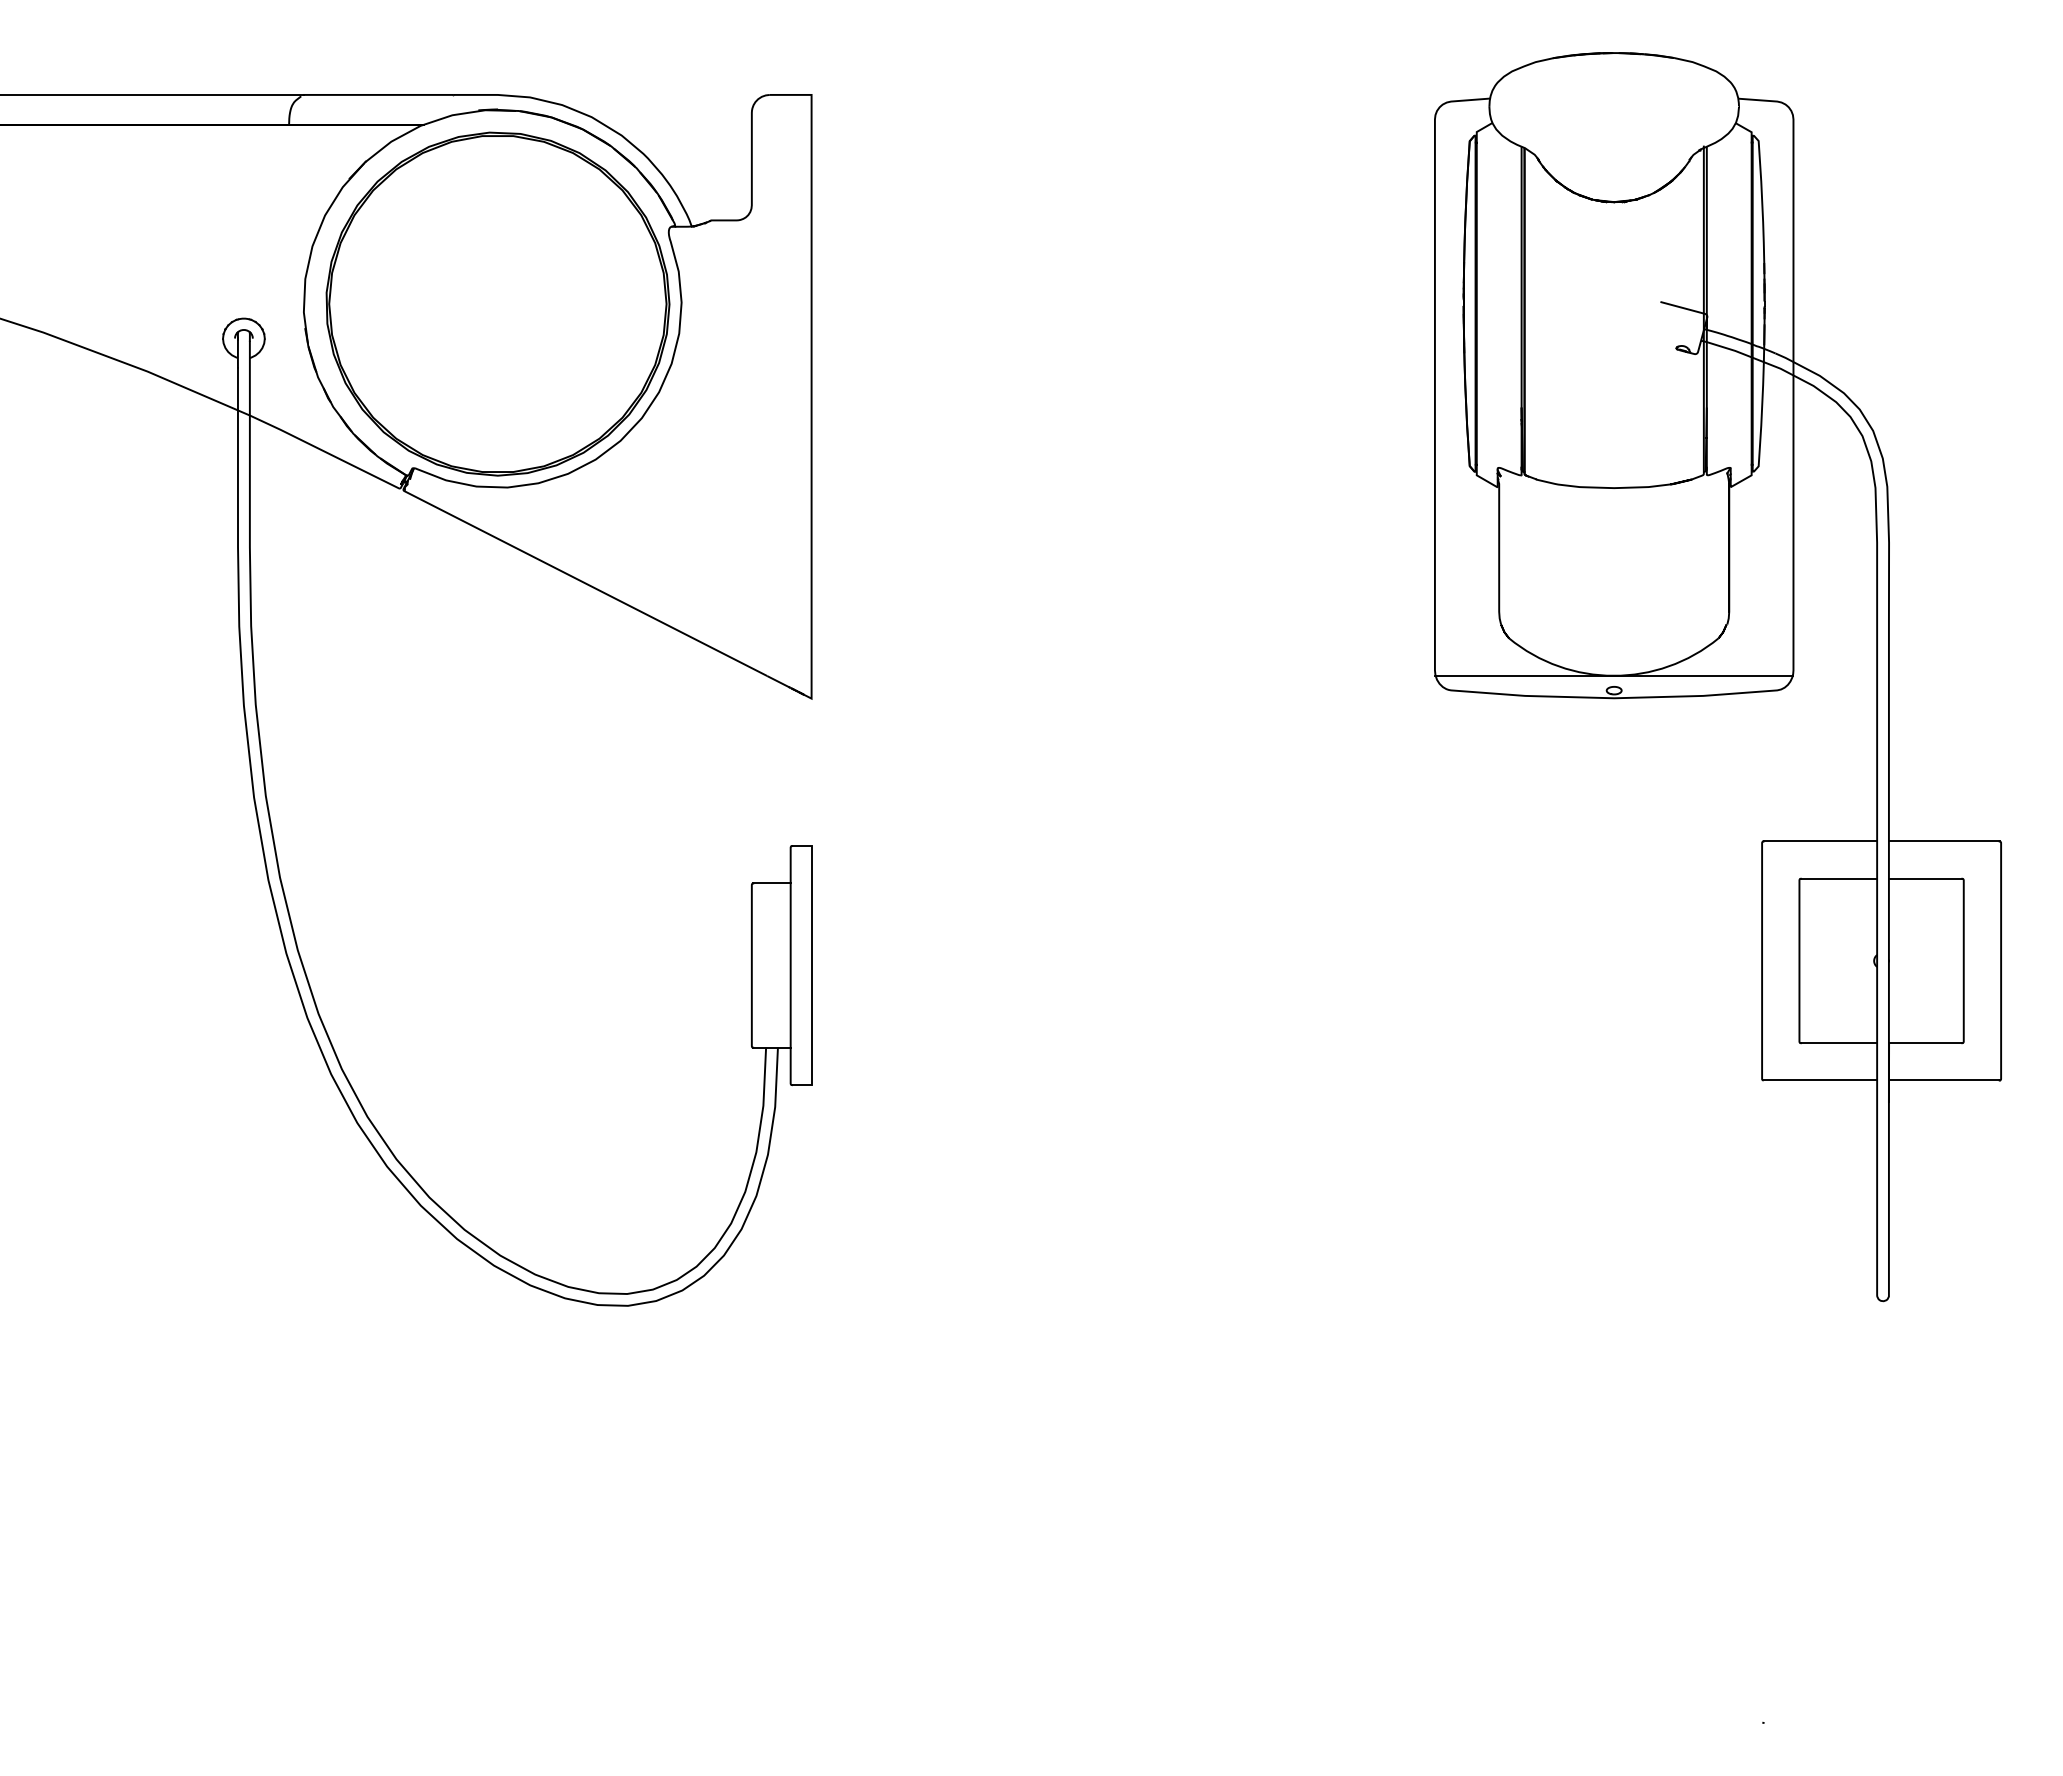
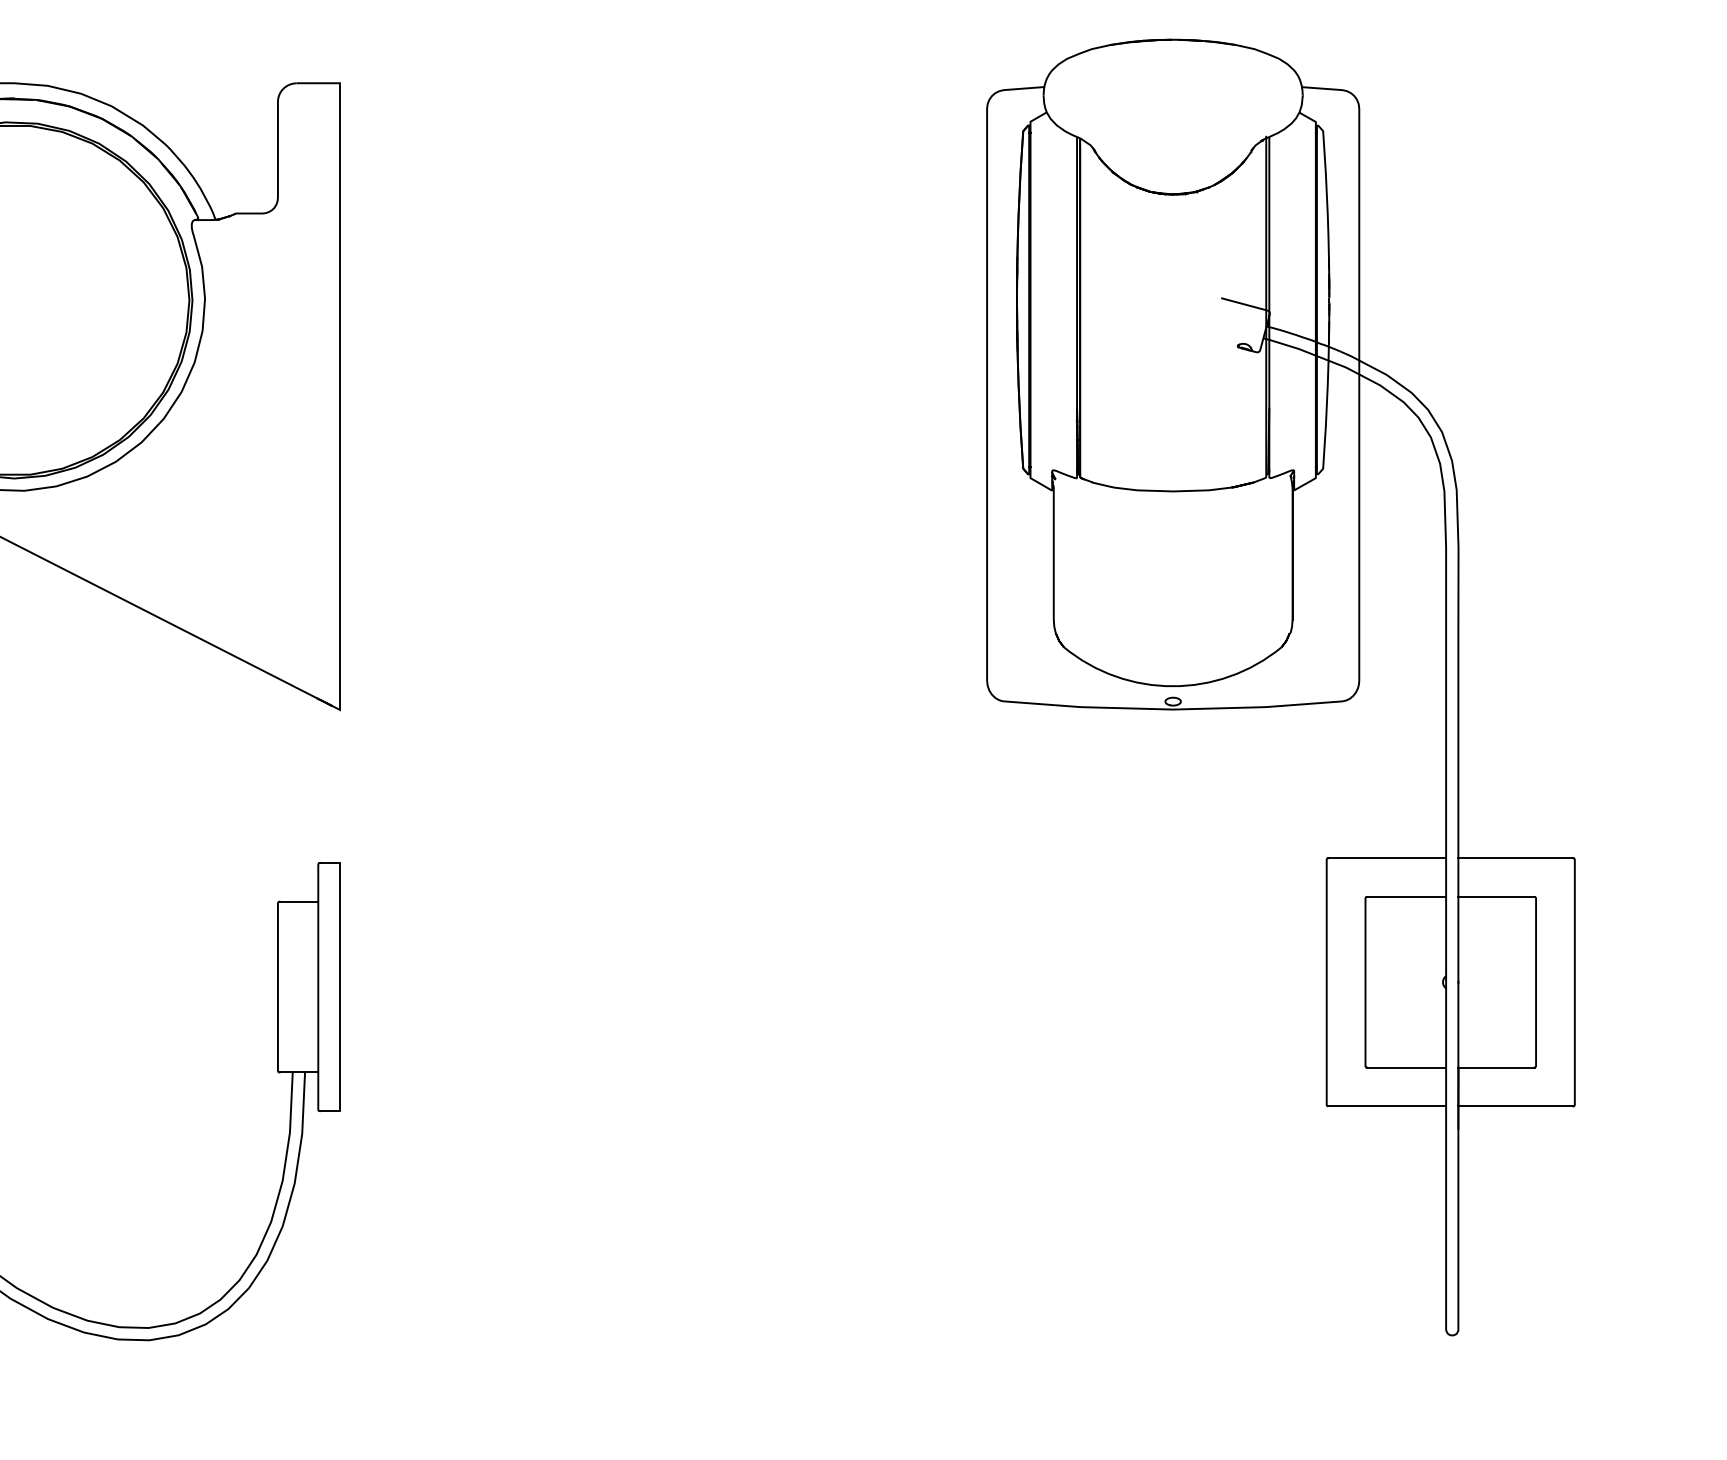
line: (1613, 675) -> (1172, 685), removed

